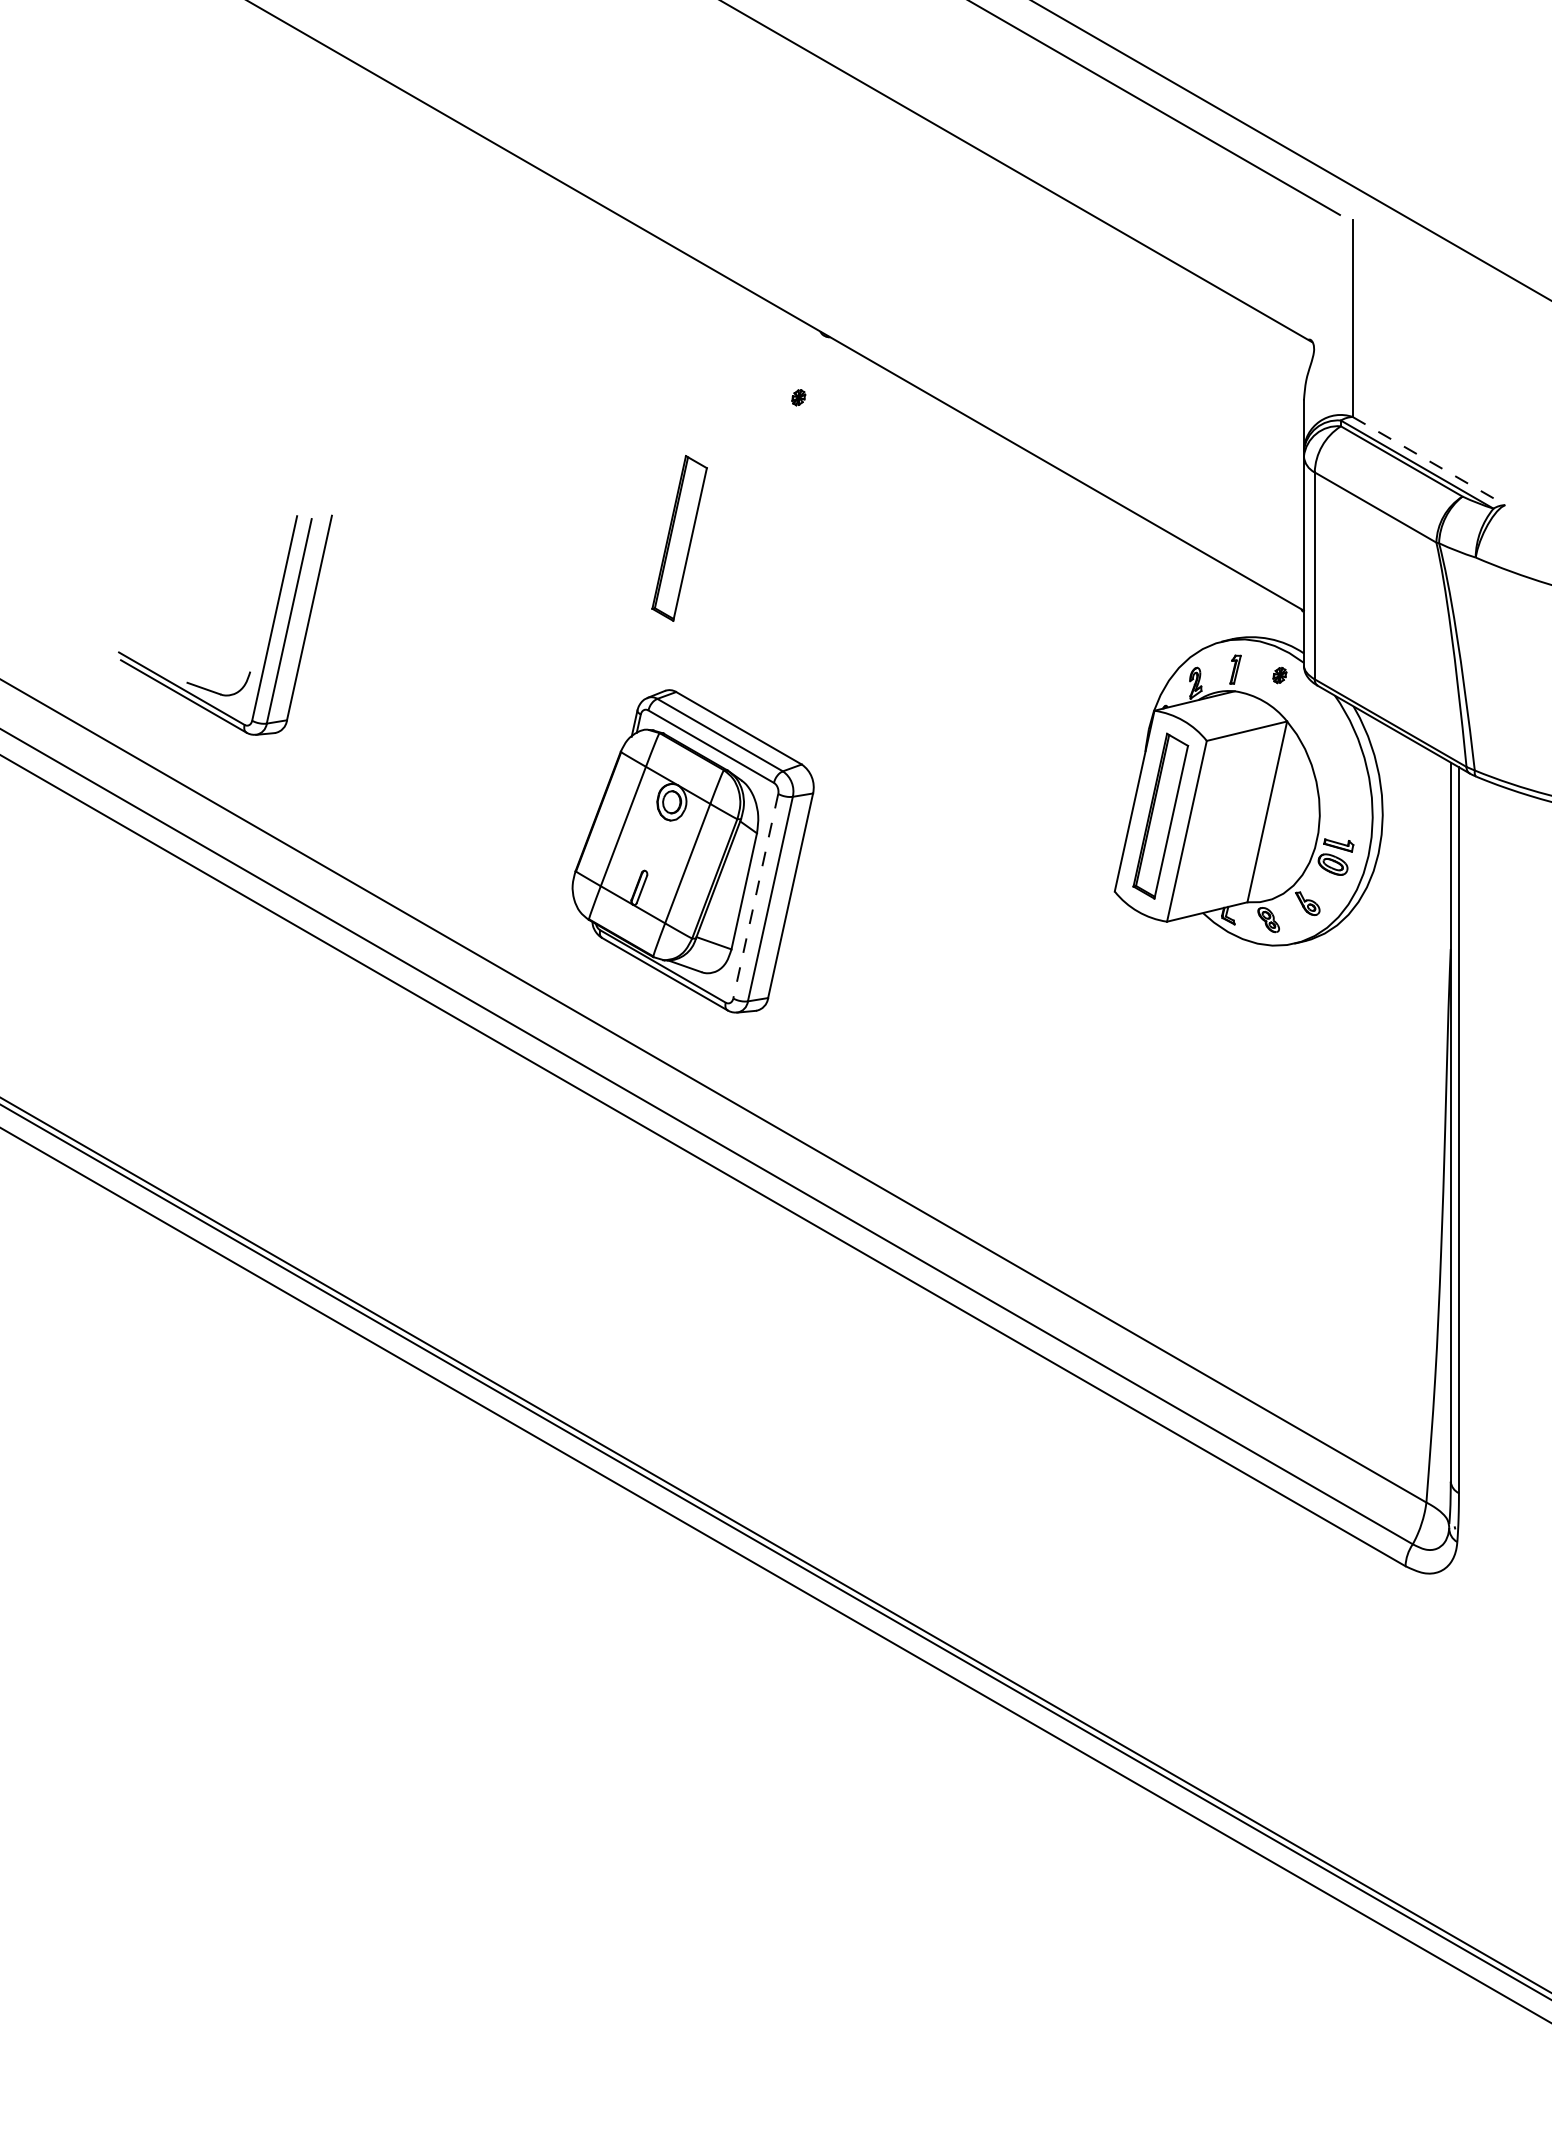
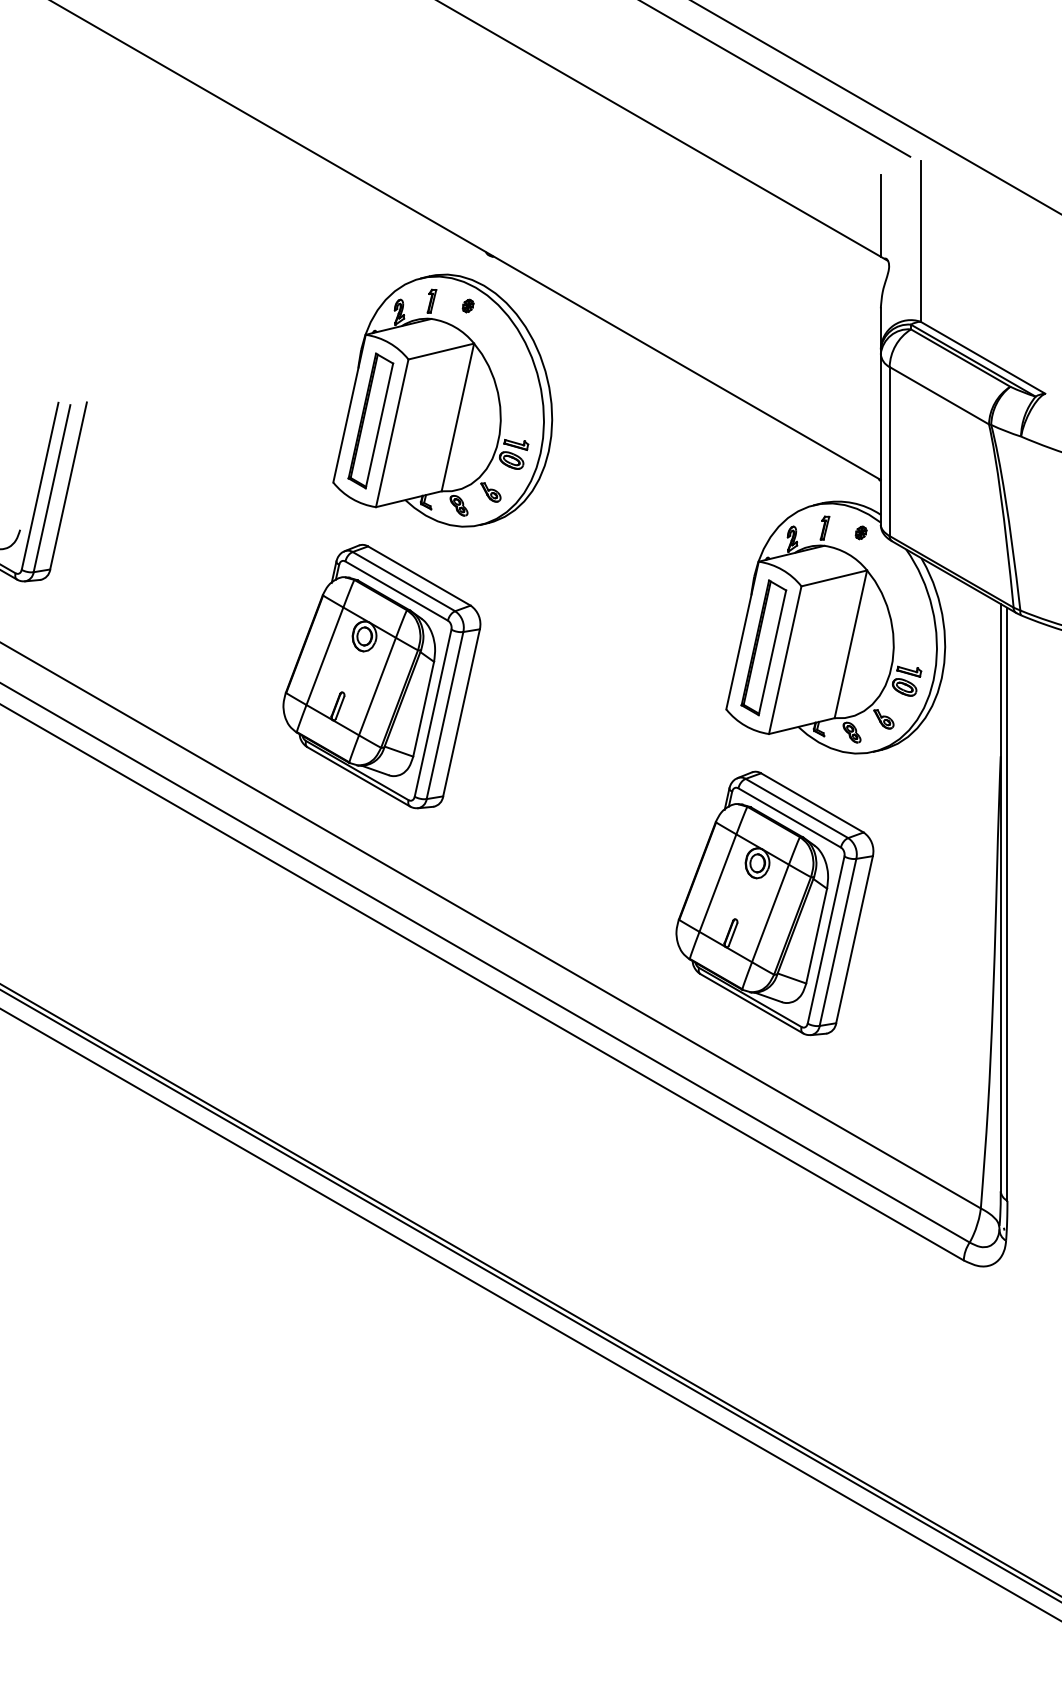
line: (1303, 286) -> (880, 215), added
line: (1429, 461) -> (983, 358), dashed -> solid
part: (767, 513) -> (442, 400), added
line: (755, 896) -> (432, 713), dashed -> solid
part: (1173, 1129) -> (774, 903), added

